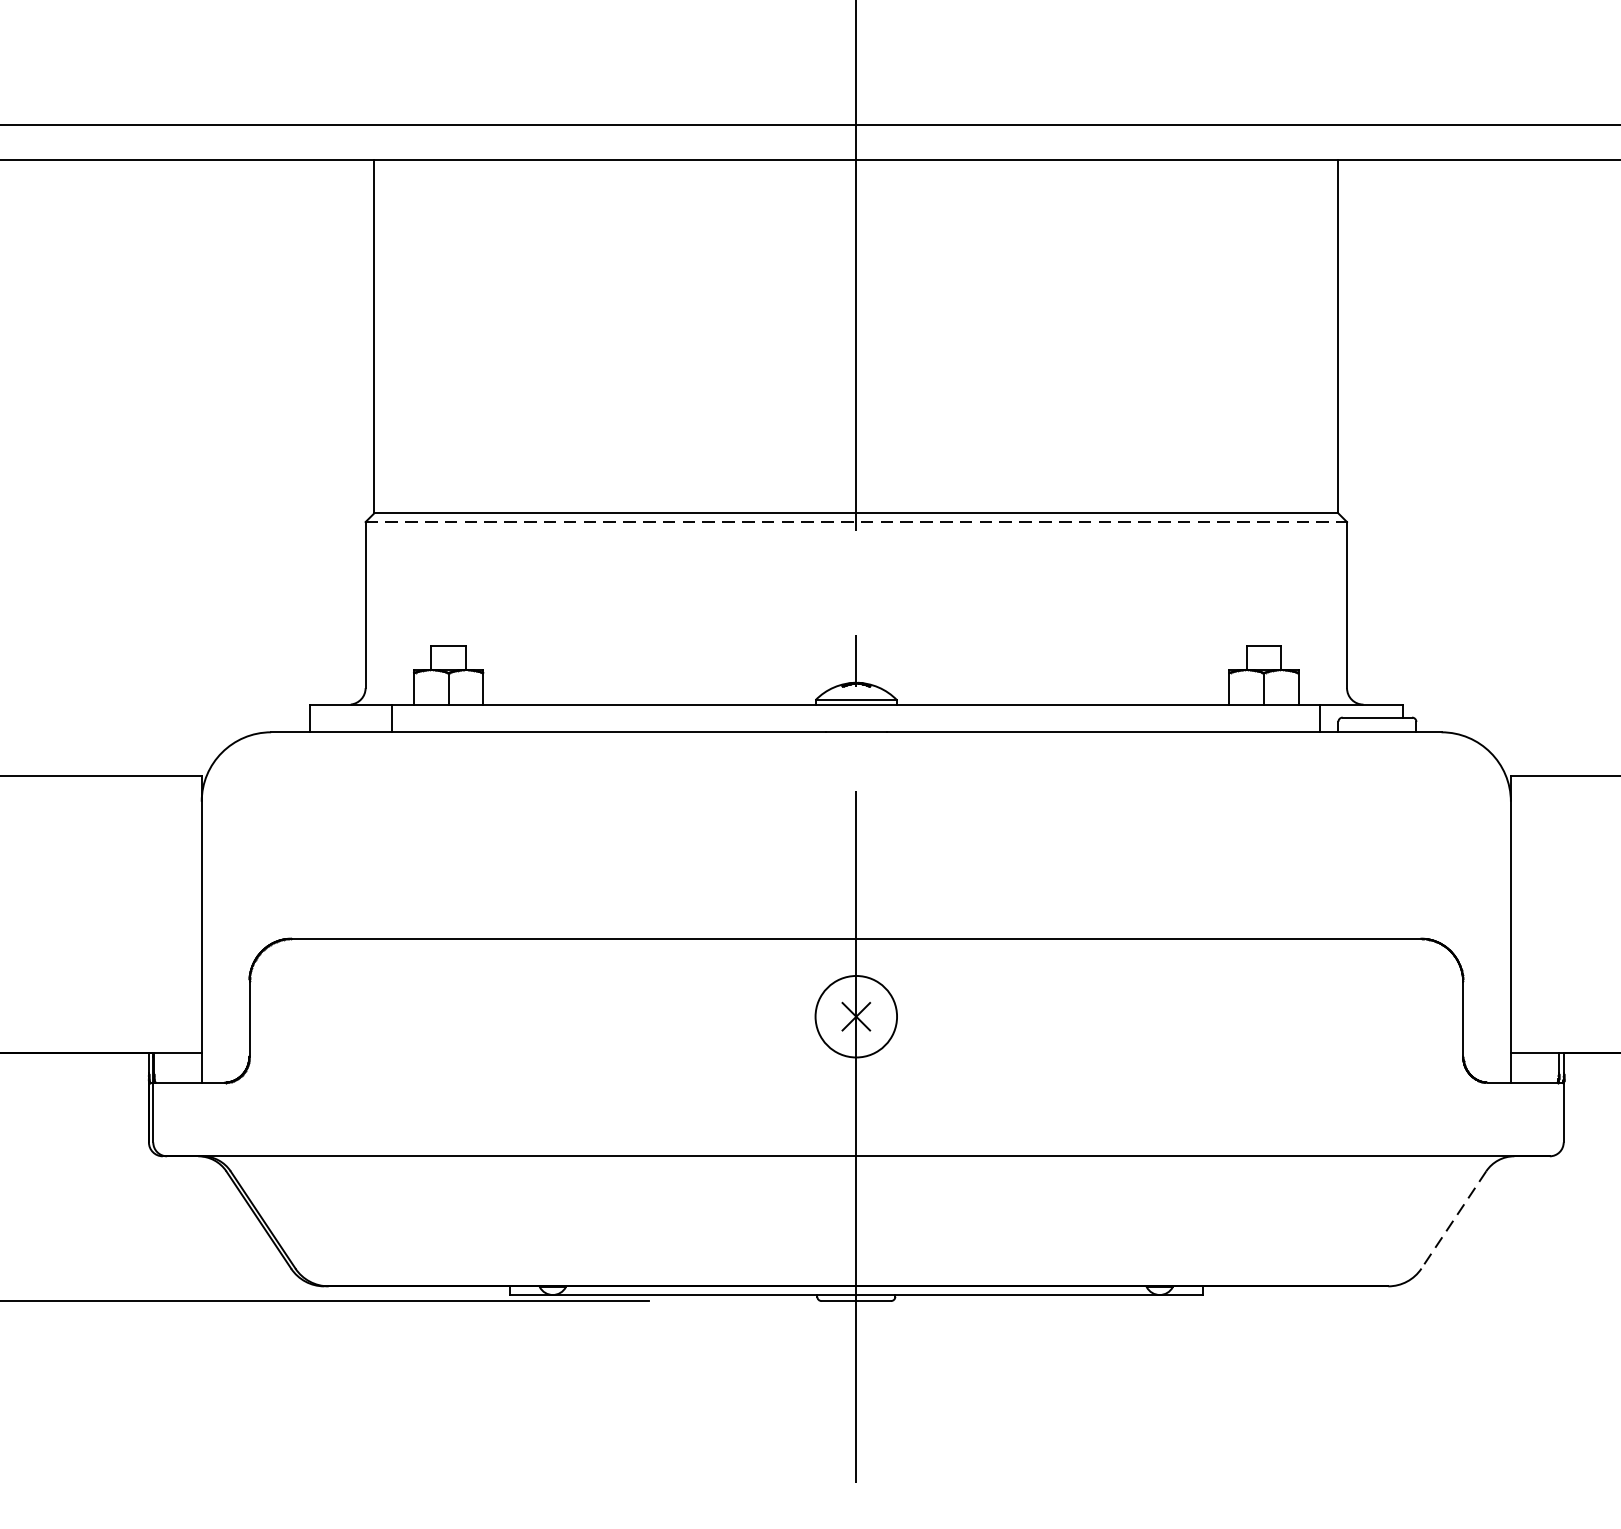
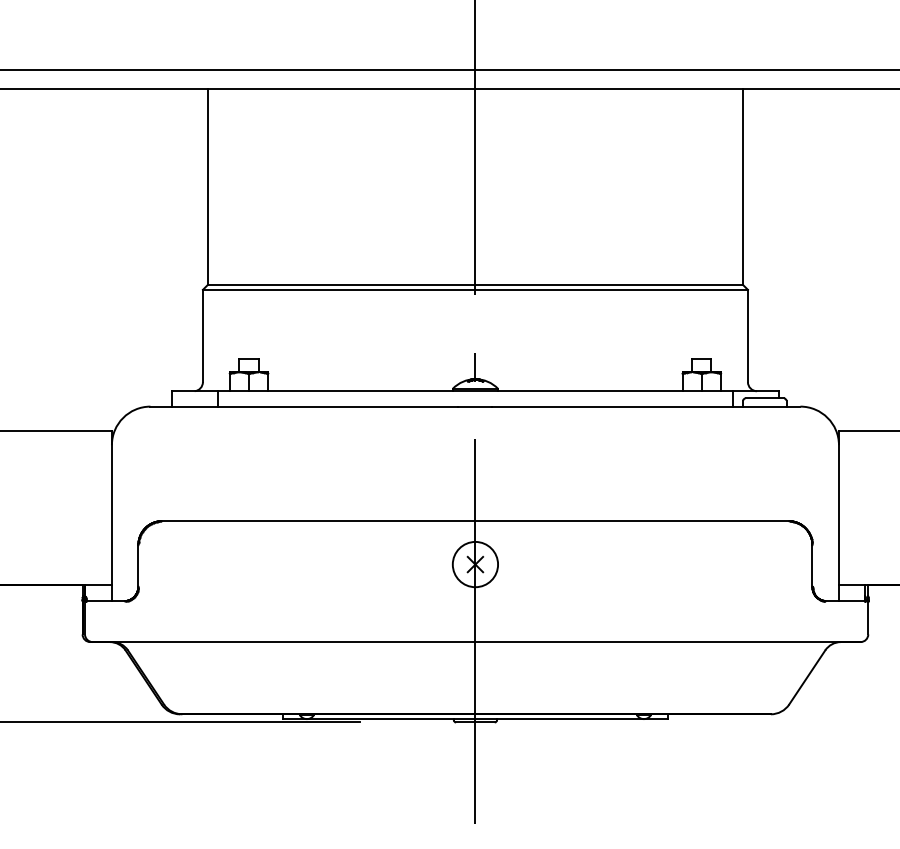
line: (856, 521) -> (475, 289), dashed -> solid
line: (1454, 1220) -> (807, 677), dashed -> solid

